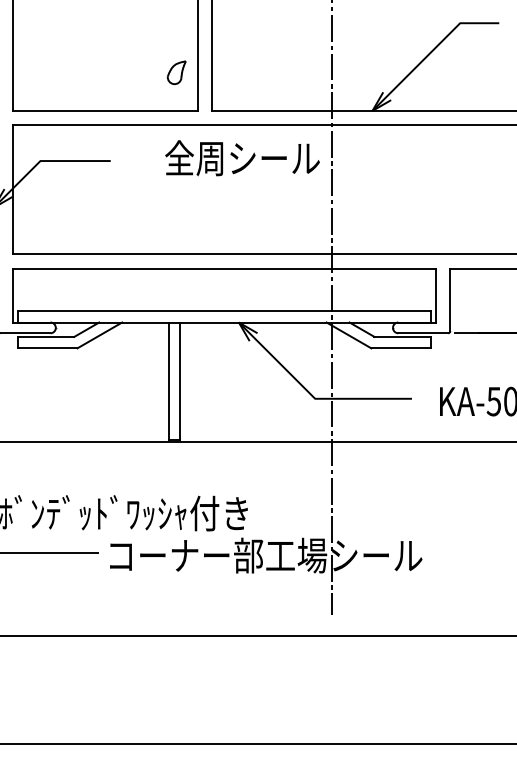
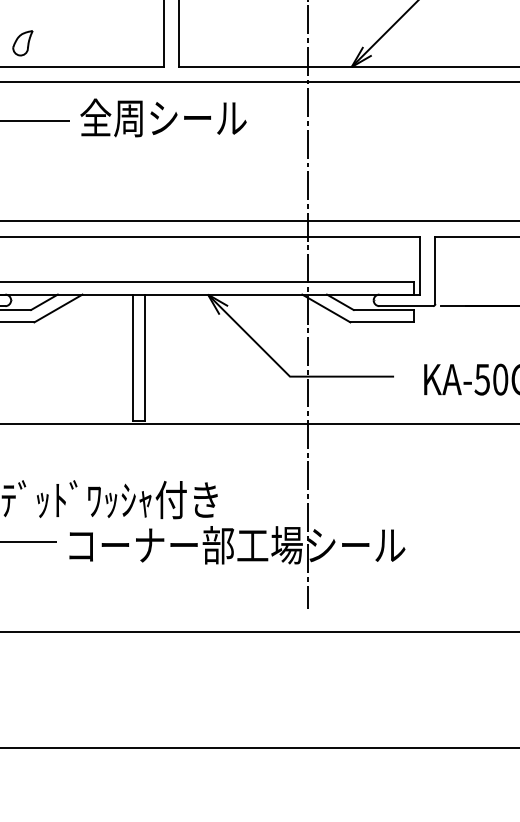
part: (176, 72) -> (22, 42), moved
text: (242, 158) -> (163, 118), moved

